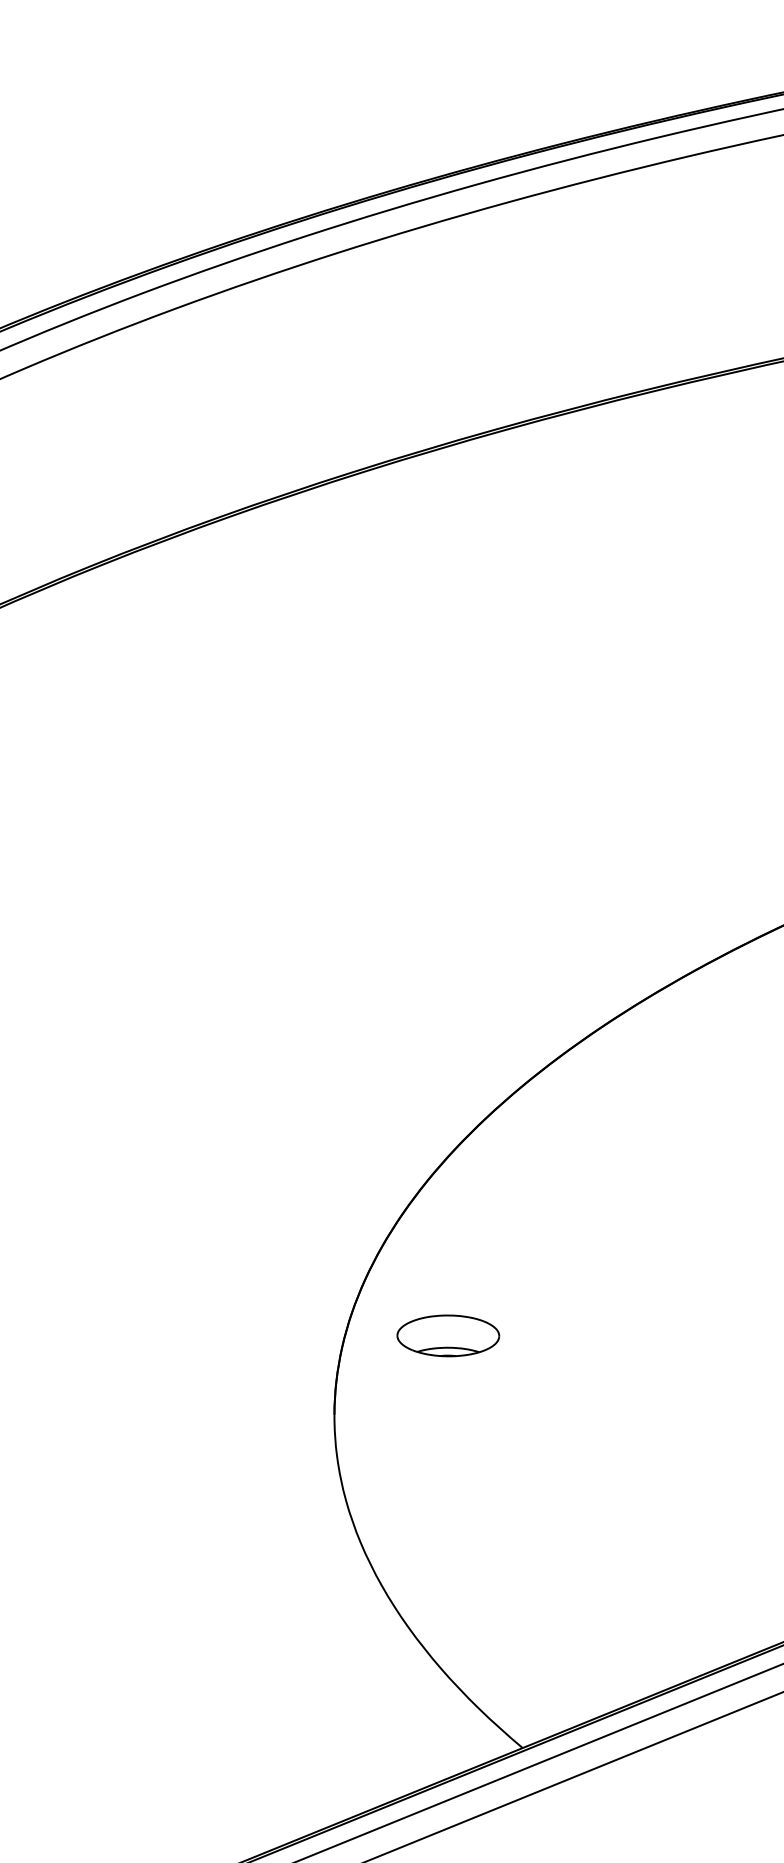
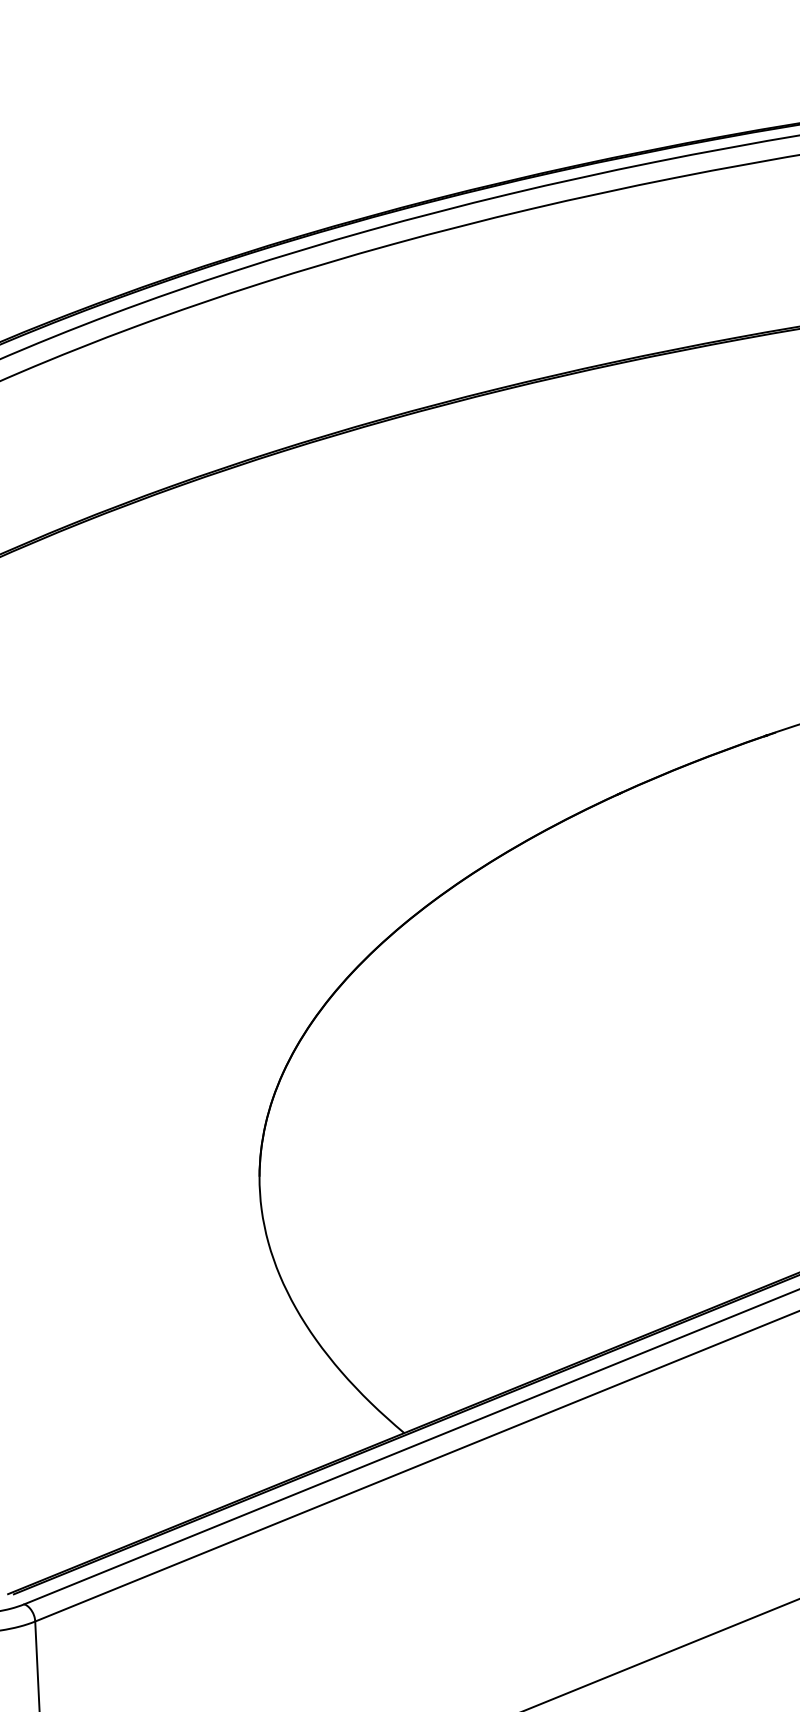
part: (448, 1335) -> (347, 1115), removed

